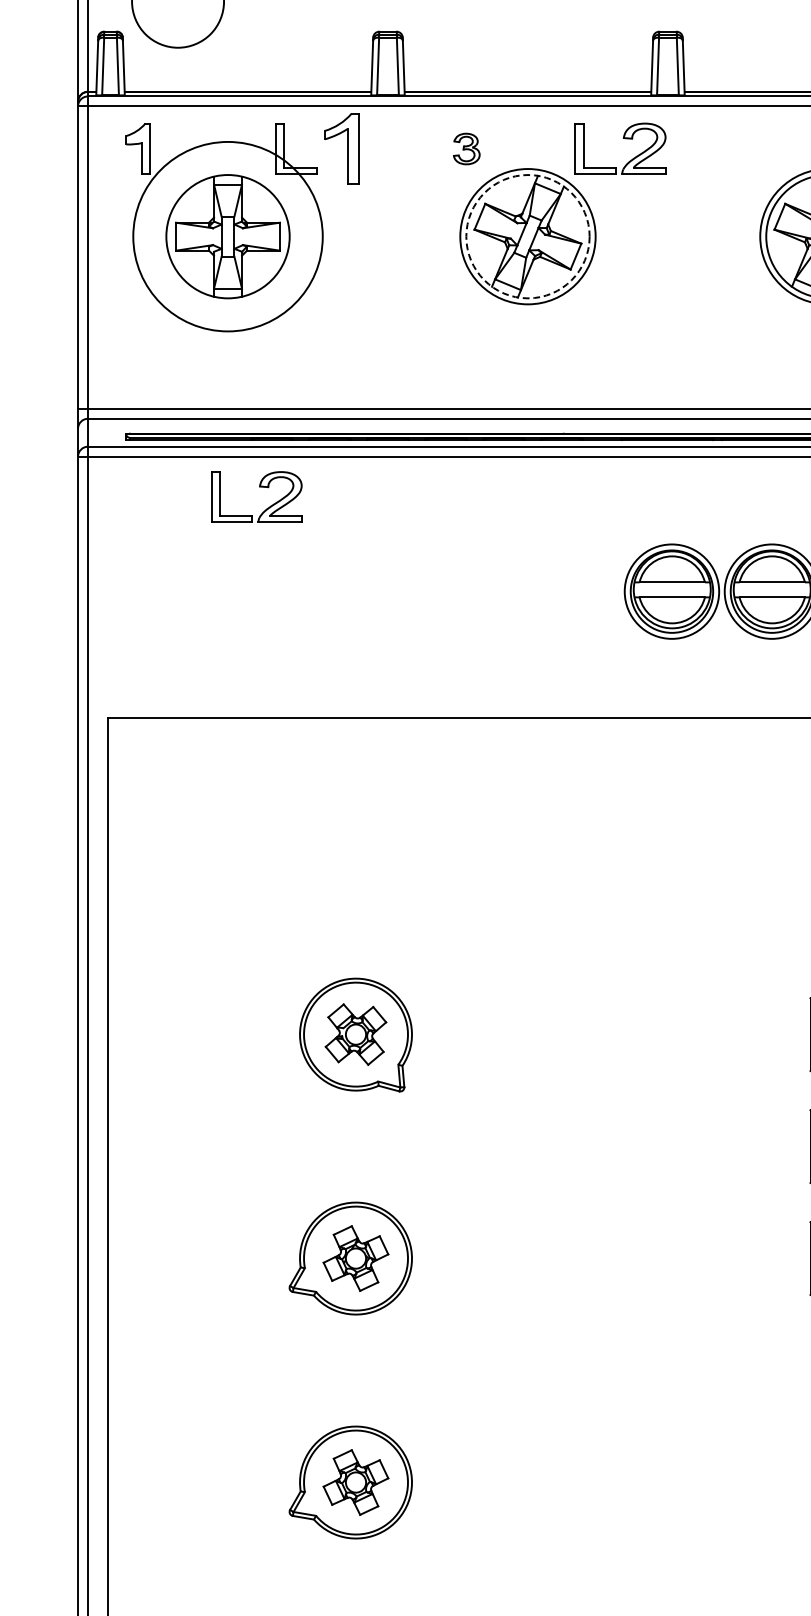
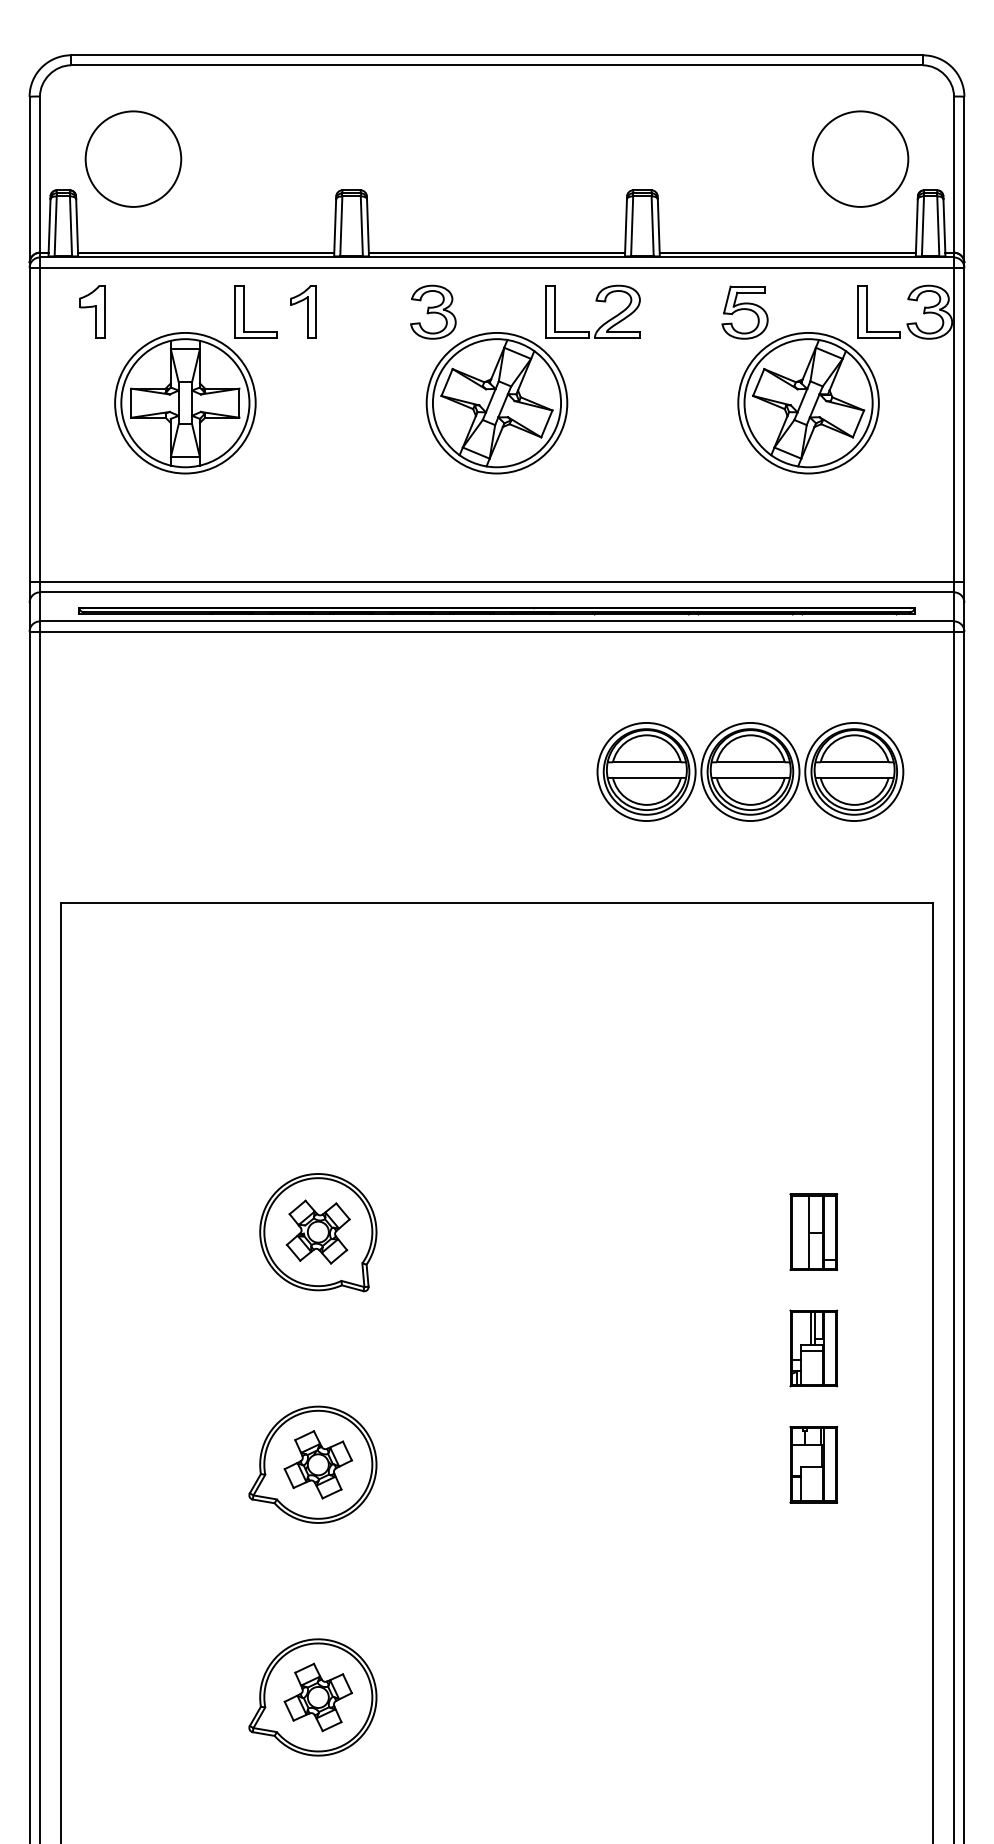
part: (341, 148) -> (303, 311), size x0.71
part: (466, 148) -> (433, 311), size x1.67
part: (766, 149) -> (744, 312), added
circle: (228, 236) -> (185, 402), size x0.71
circle: (527, 236) -> (496, 403), dashed -> solid
part: (258, 487) -> (217, 663), removed

